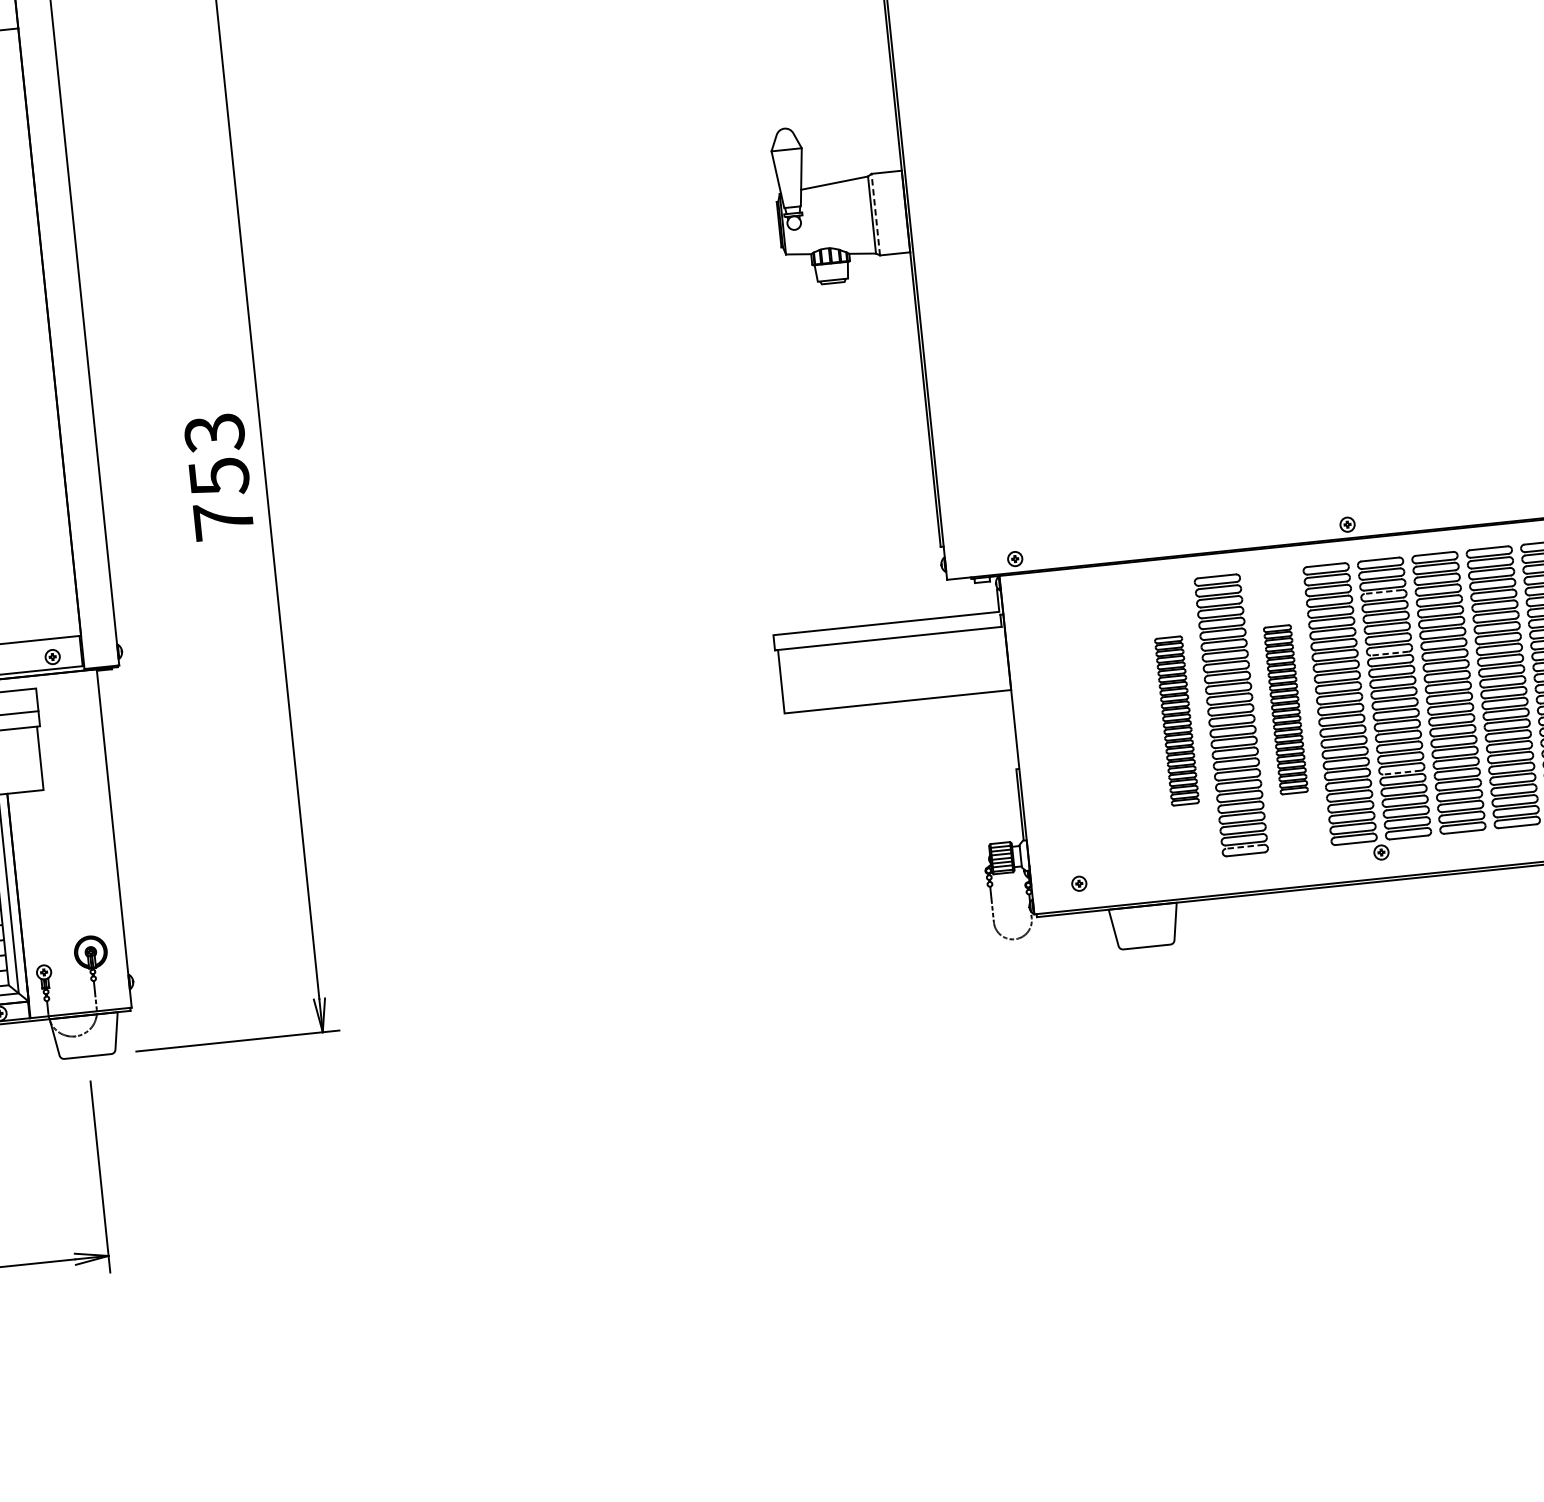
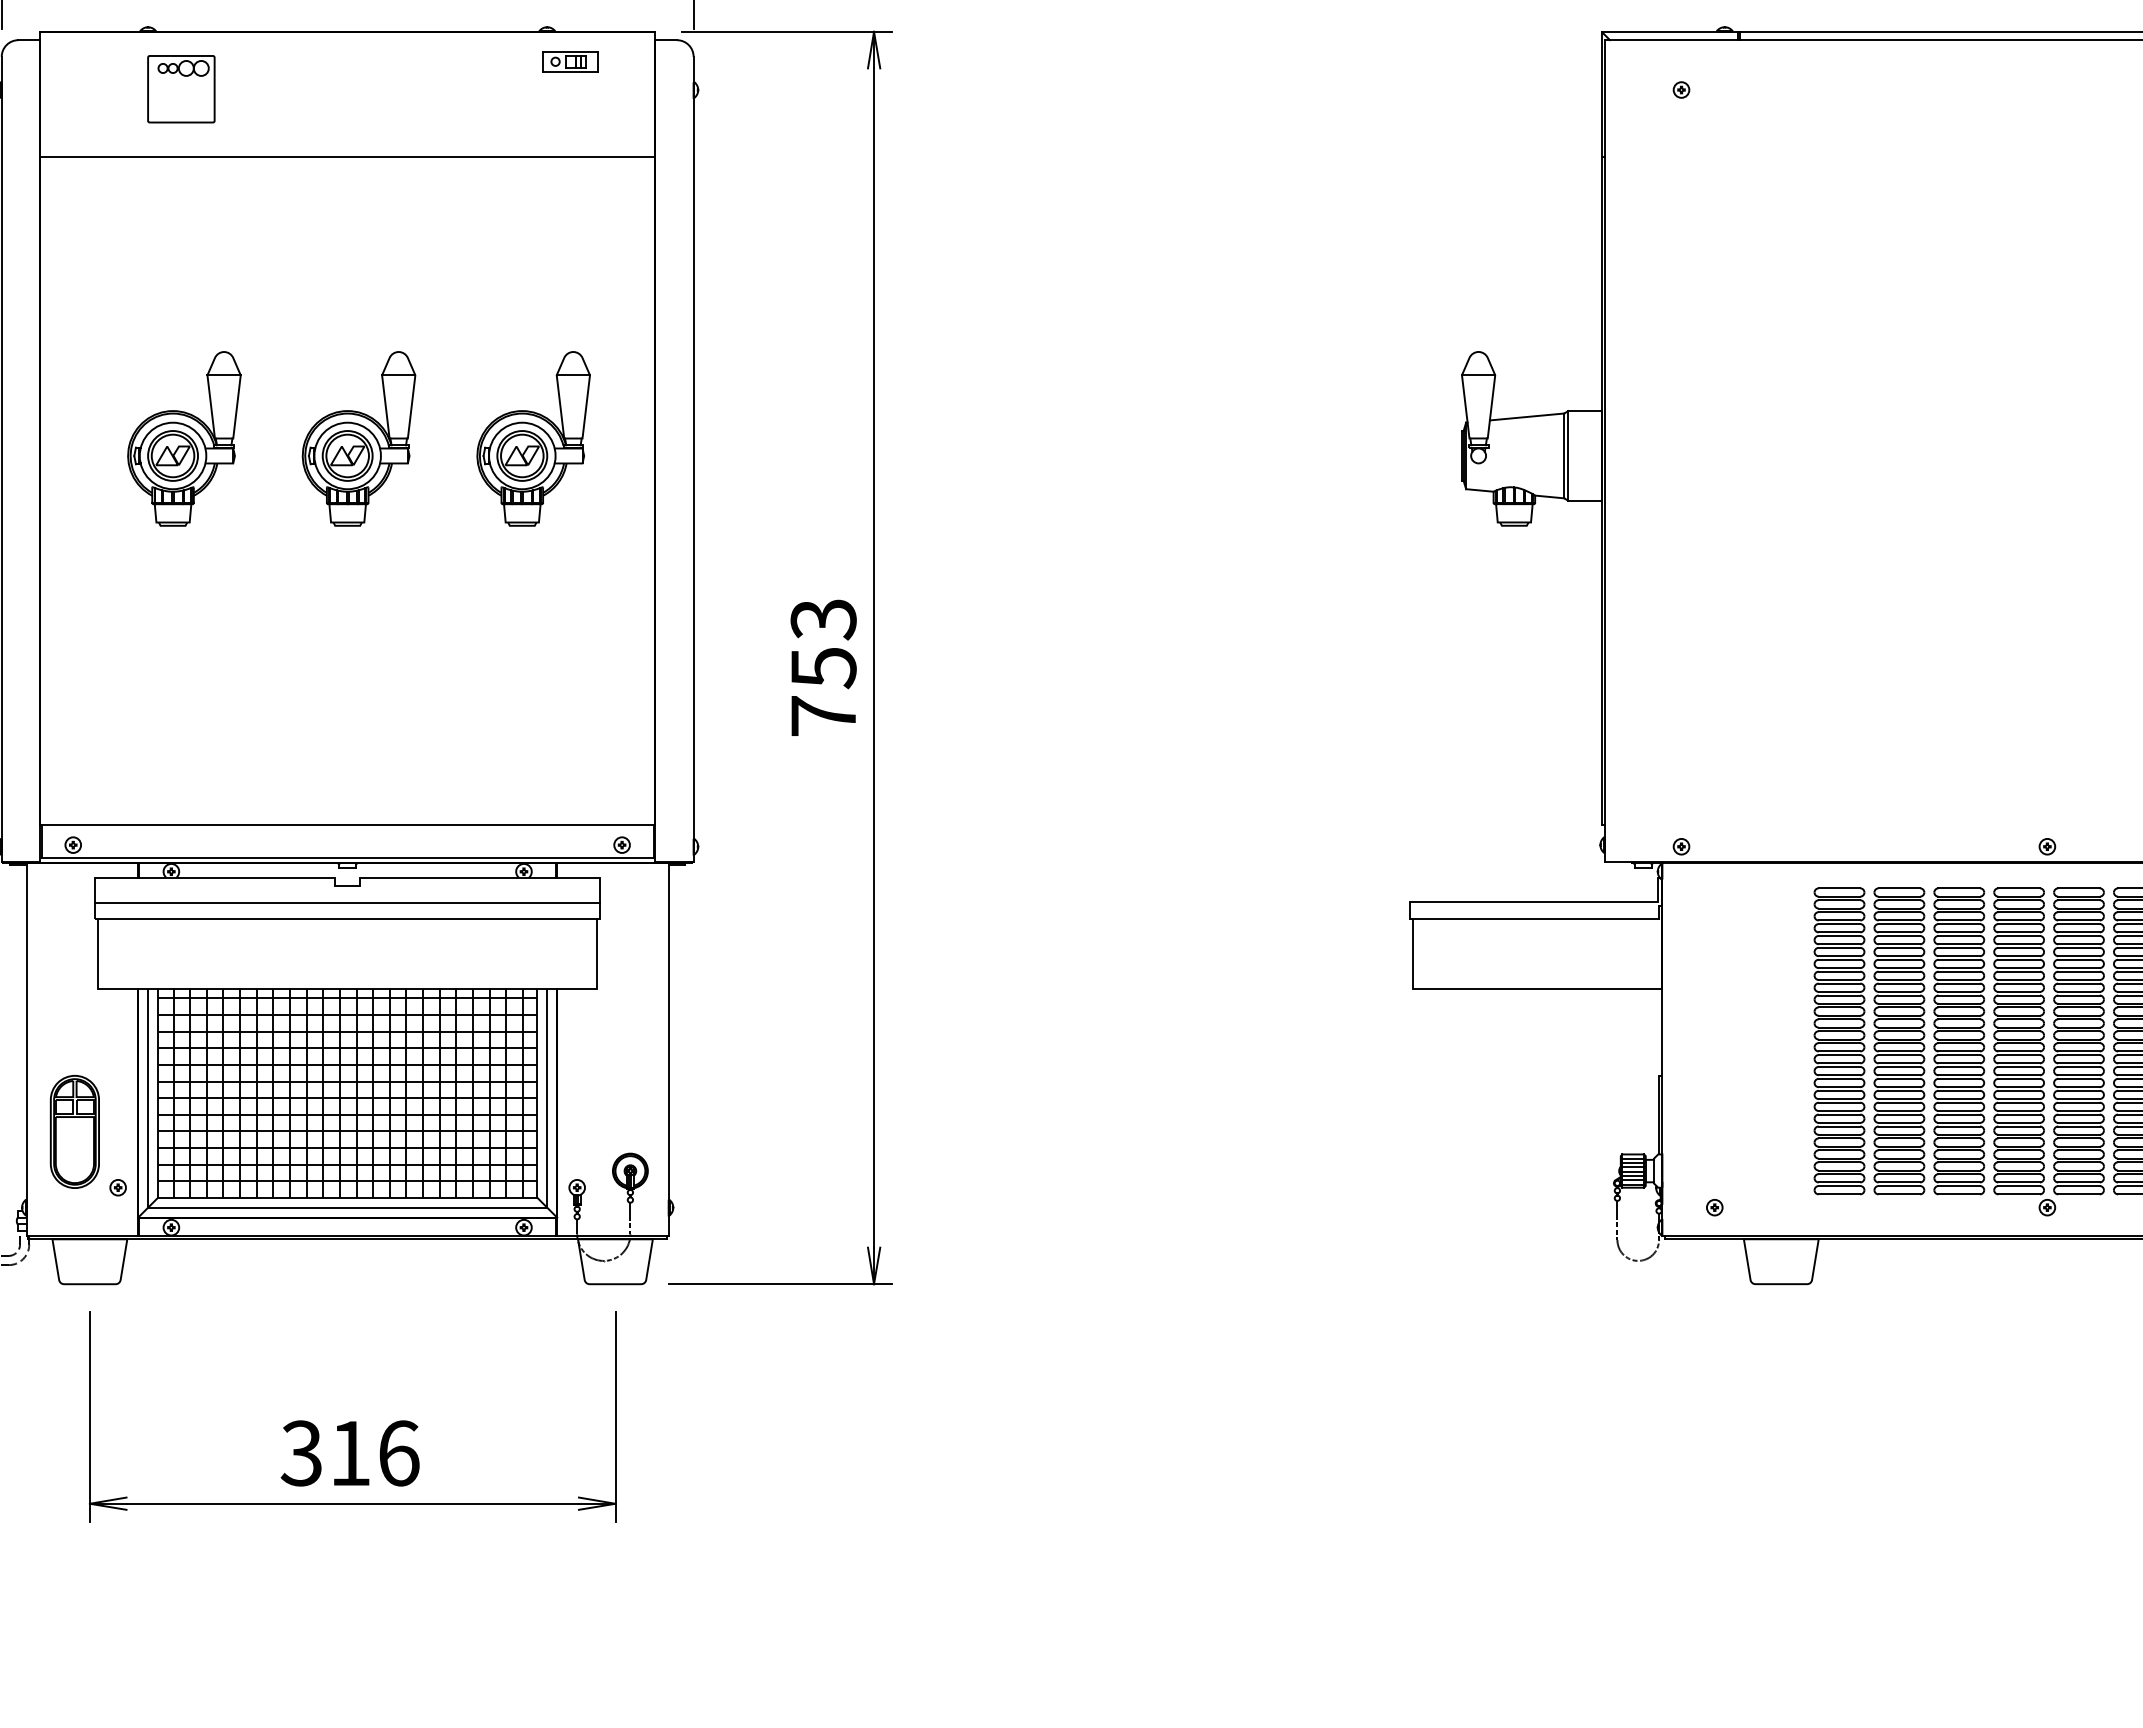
line: (875, 214) -> (1568, 455), dashed -> solid
line: (1384, 592) -> (2079, 924), dashed -> solid
line: (1390, 653) -> (2079, 991), dashed -> solid
part: (1286, 709) -> (1959, 1041), size x1.67
part: (1177, 721) -> (1839, 1041), size x1.67
line: (1402, 772) -> (2079, 1122), dashed -> solid
line: (1245, 847) -> (1899, 1186), dashed -> solid

